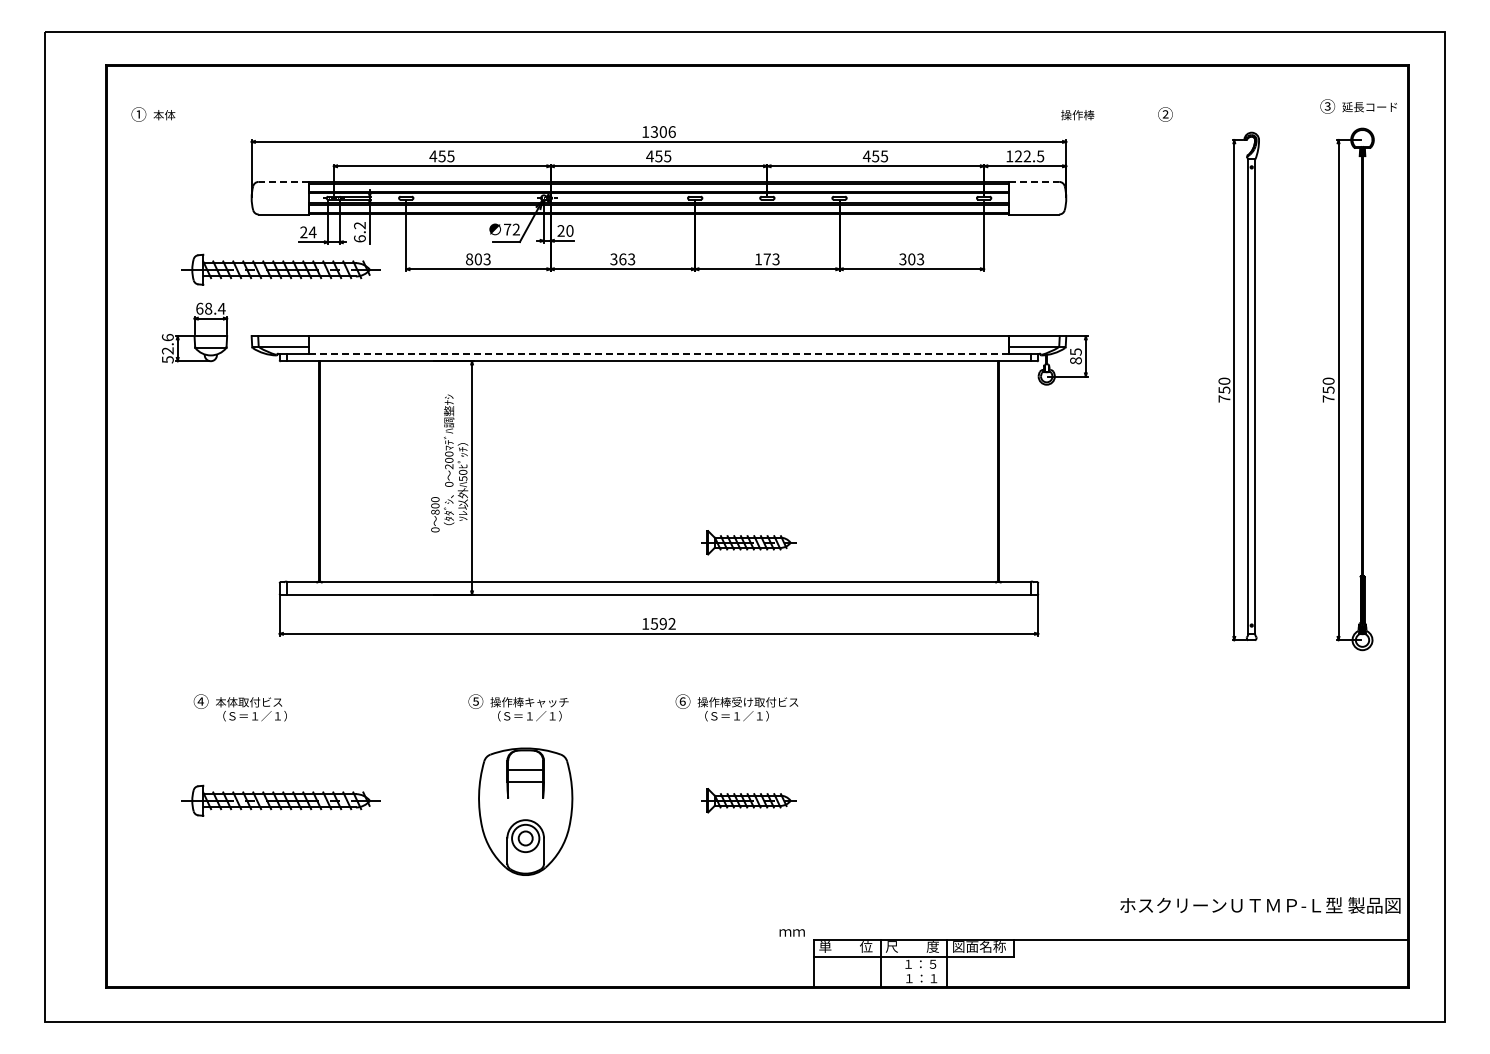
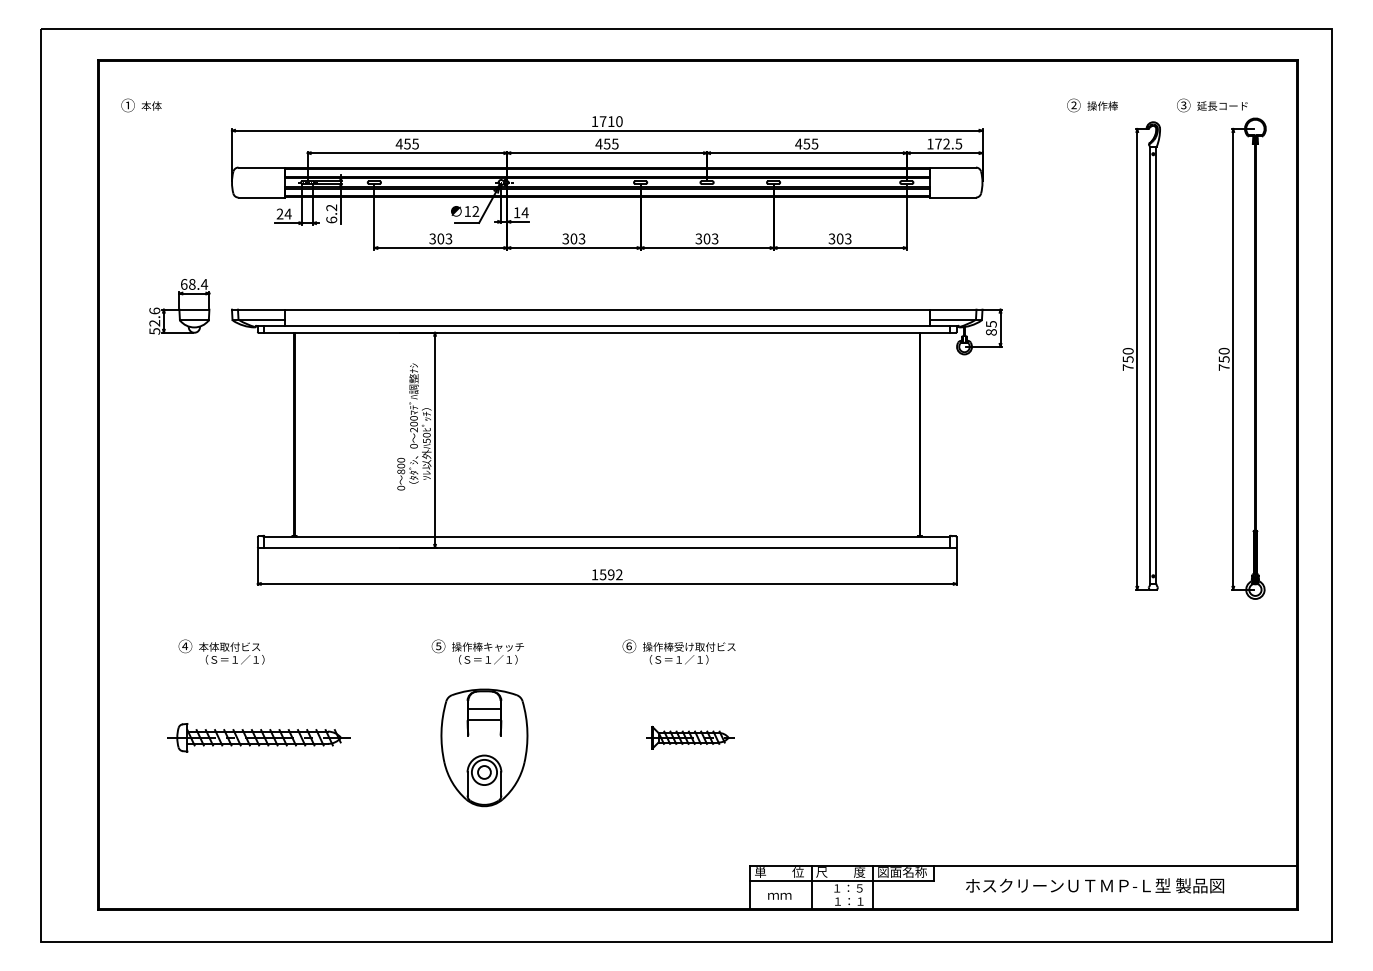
text: (1358, 106) -> (1212, 105), moved
text: (1077, 115) -> (1102, 106), moved
text: (662, 131) -> (610, 121), 1306 -> 1710
text: (1018, 156) -> (938, 144), 122.5 -> 172.5
line: (283, 181) -> (261, 167), dashed -> solid
line: (1034, 181) -> (953, 167), dashed -> solid
text: (507, 229) -> (467, 211), 72 -> 12
text: (565, 230) -> (521, 212), 20 -> 14
text: (469, 258) -> (432, 238), 803 -> 303
text: (622, 259) -> (573, 239), 363 -> 303
text: (762, 259) -> (702, 239), 173 -> 303
part: (280, 269) -> (258, 248), removed
line: (659, 353) -> (607, 325), dashed -> solid
part: (748, 542) -> (689, 499), removed
text: (1260, 905) -> (1095, 885), moved
text: (791, 932) -> (779, 895), moved

